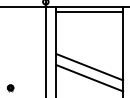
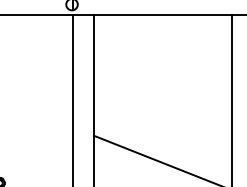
line: (89, 12) -> (162, 26), removed
line: (89, 67) -> (162, 140), removed

